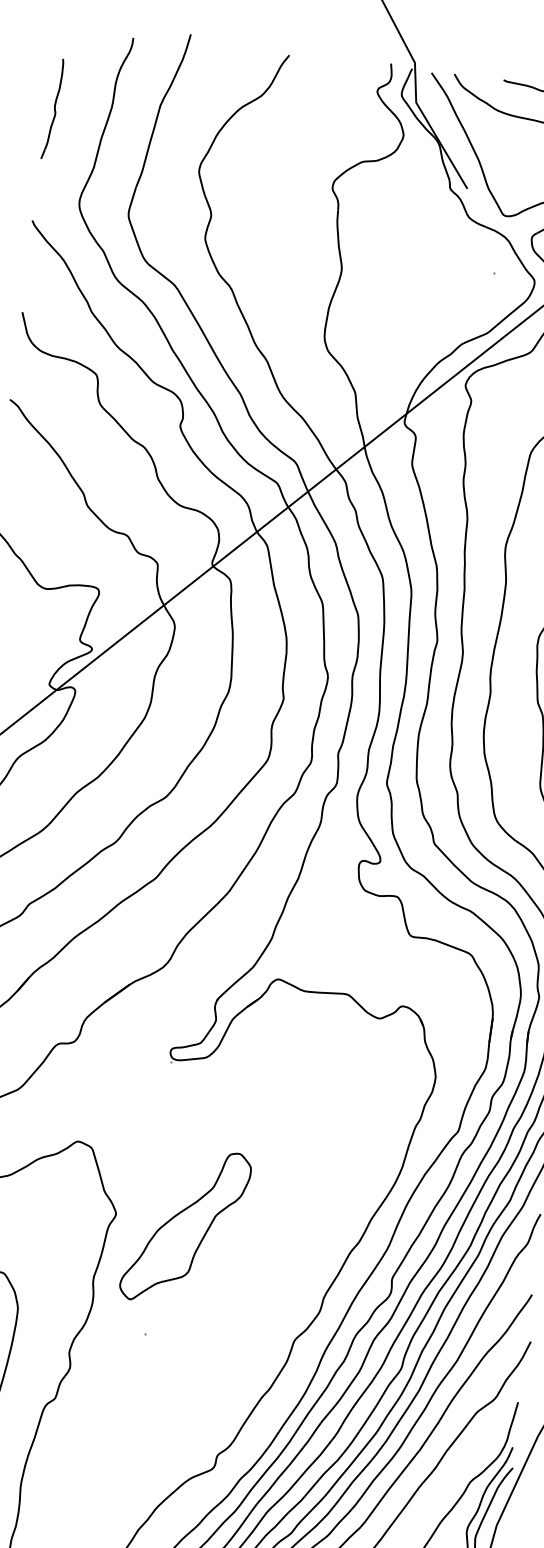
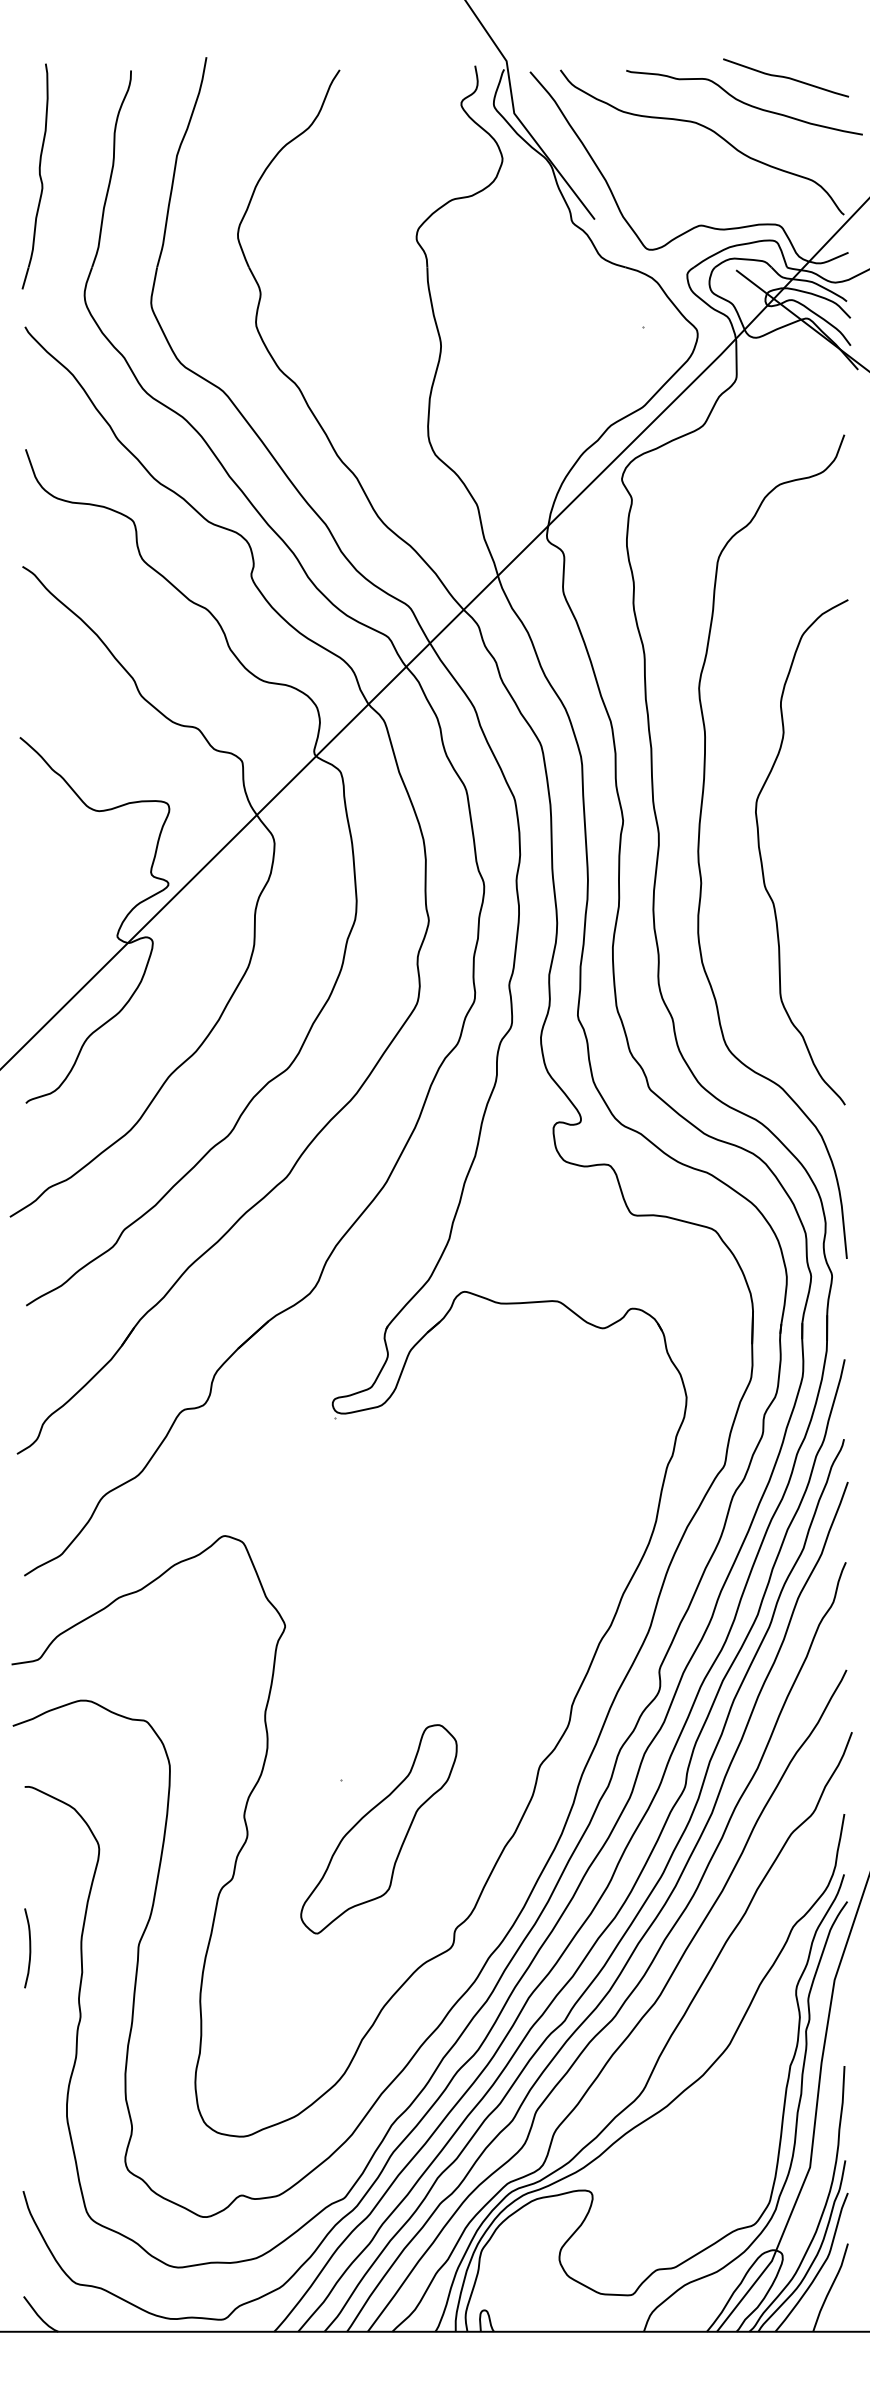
part: (52, 108) -> (34, 176), size x1.67
part: (185, 1226) -> (378, 1829), moved

